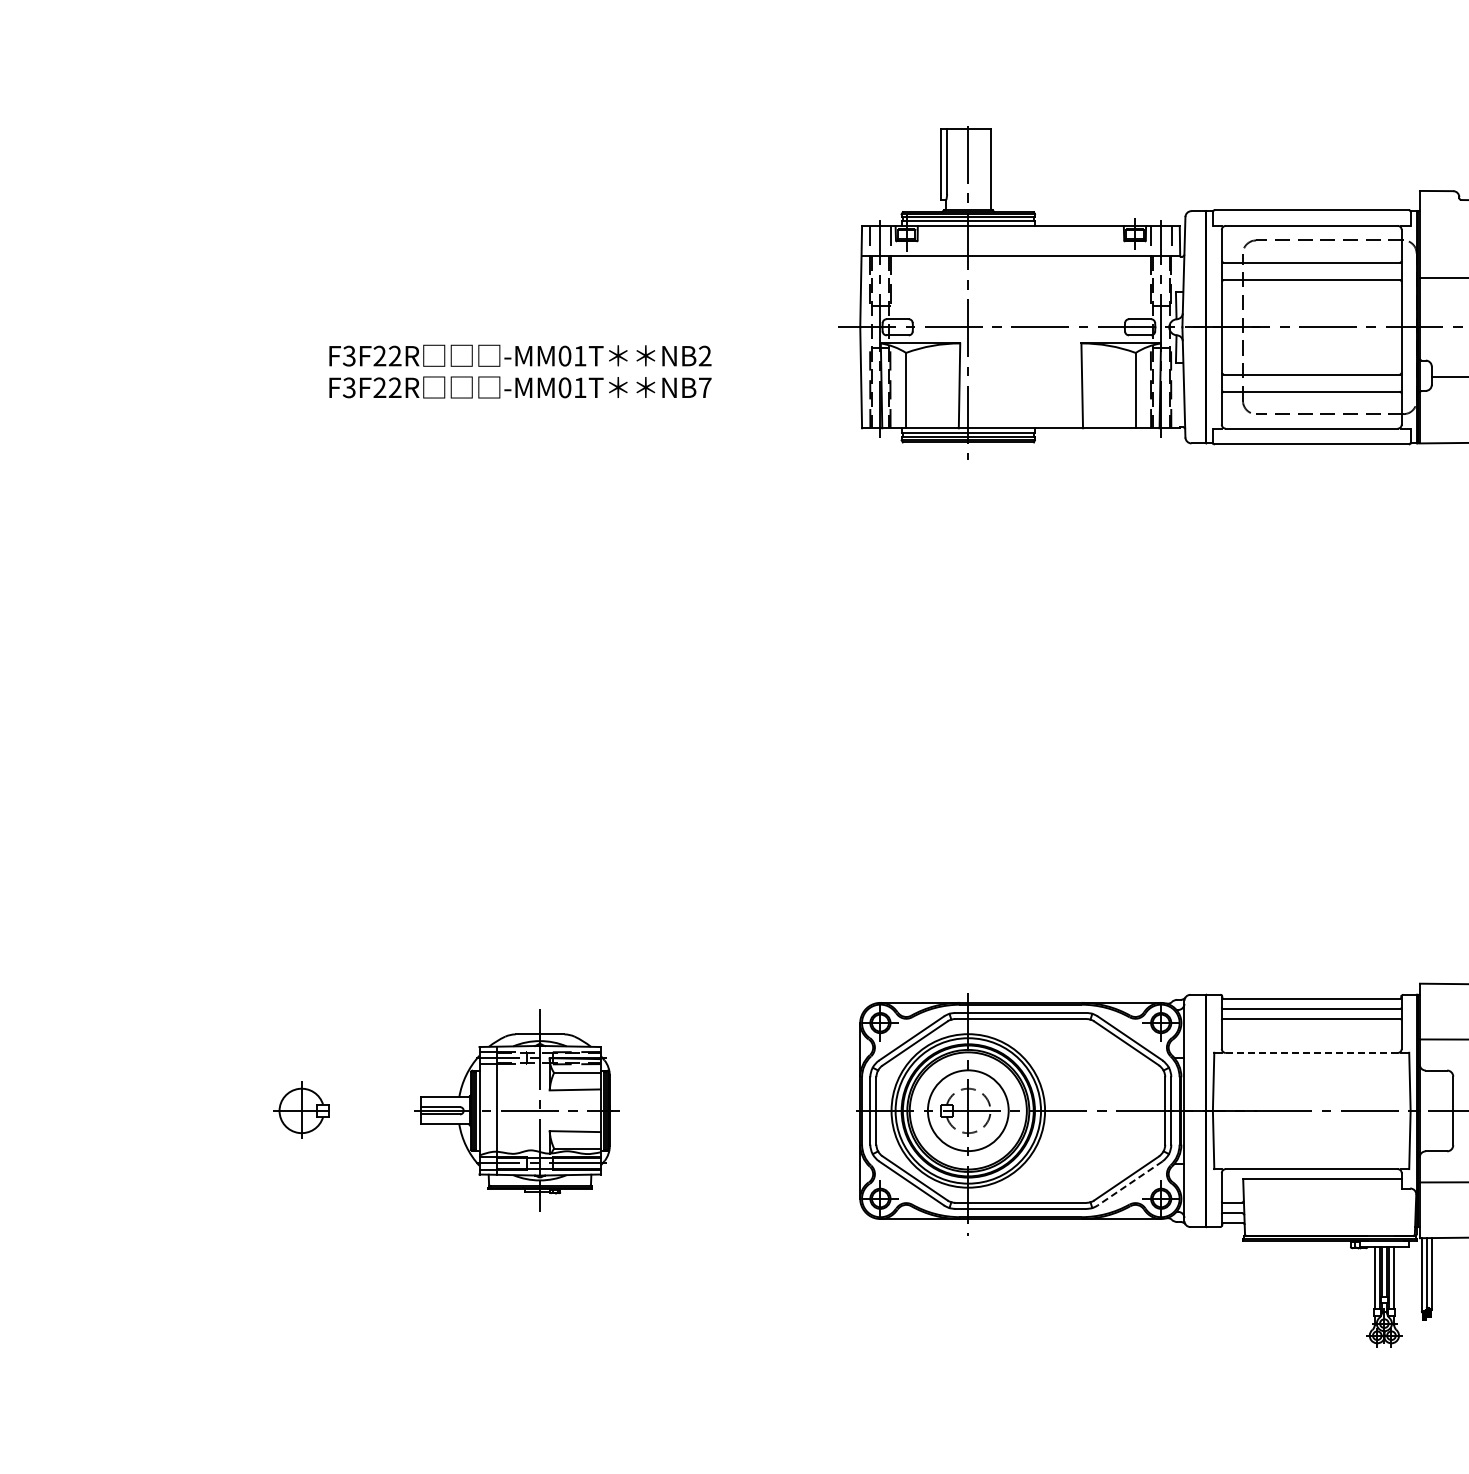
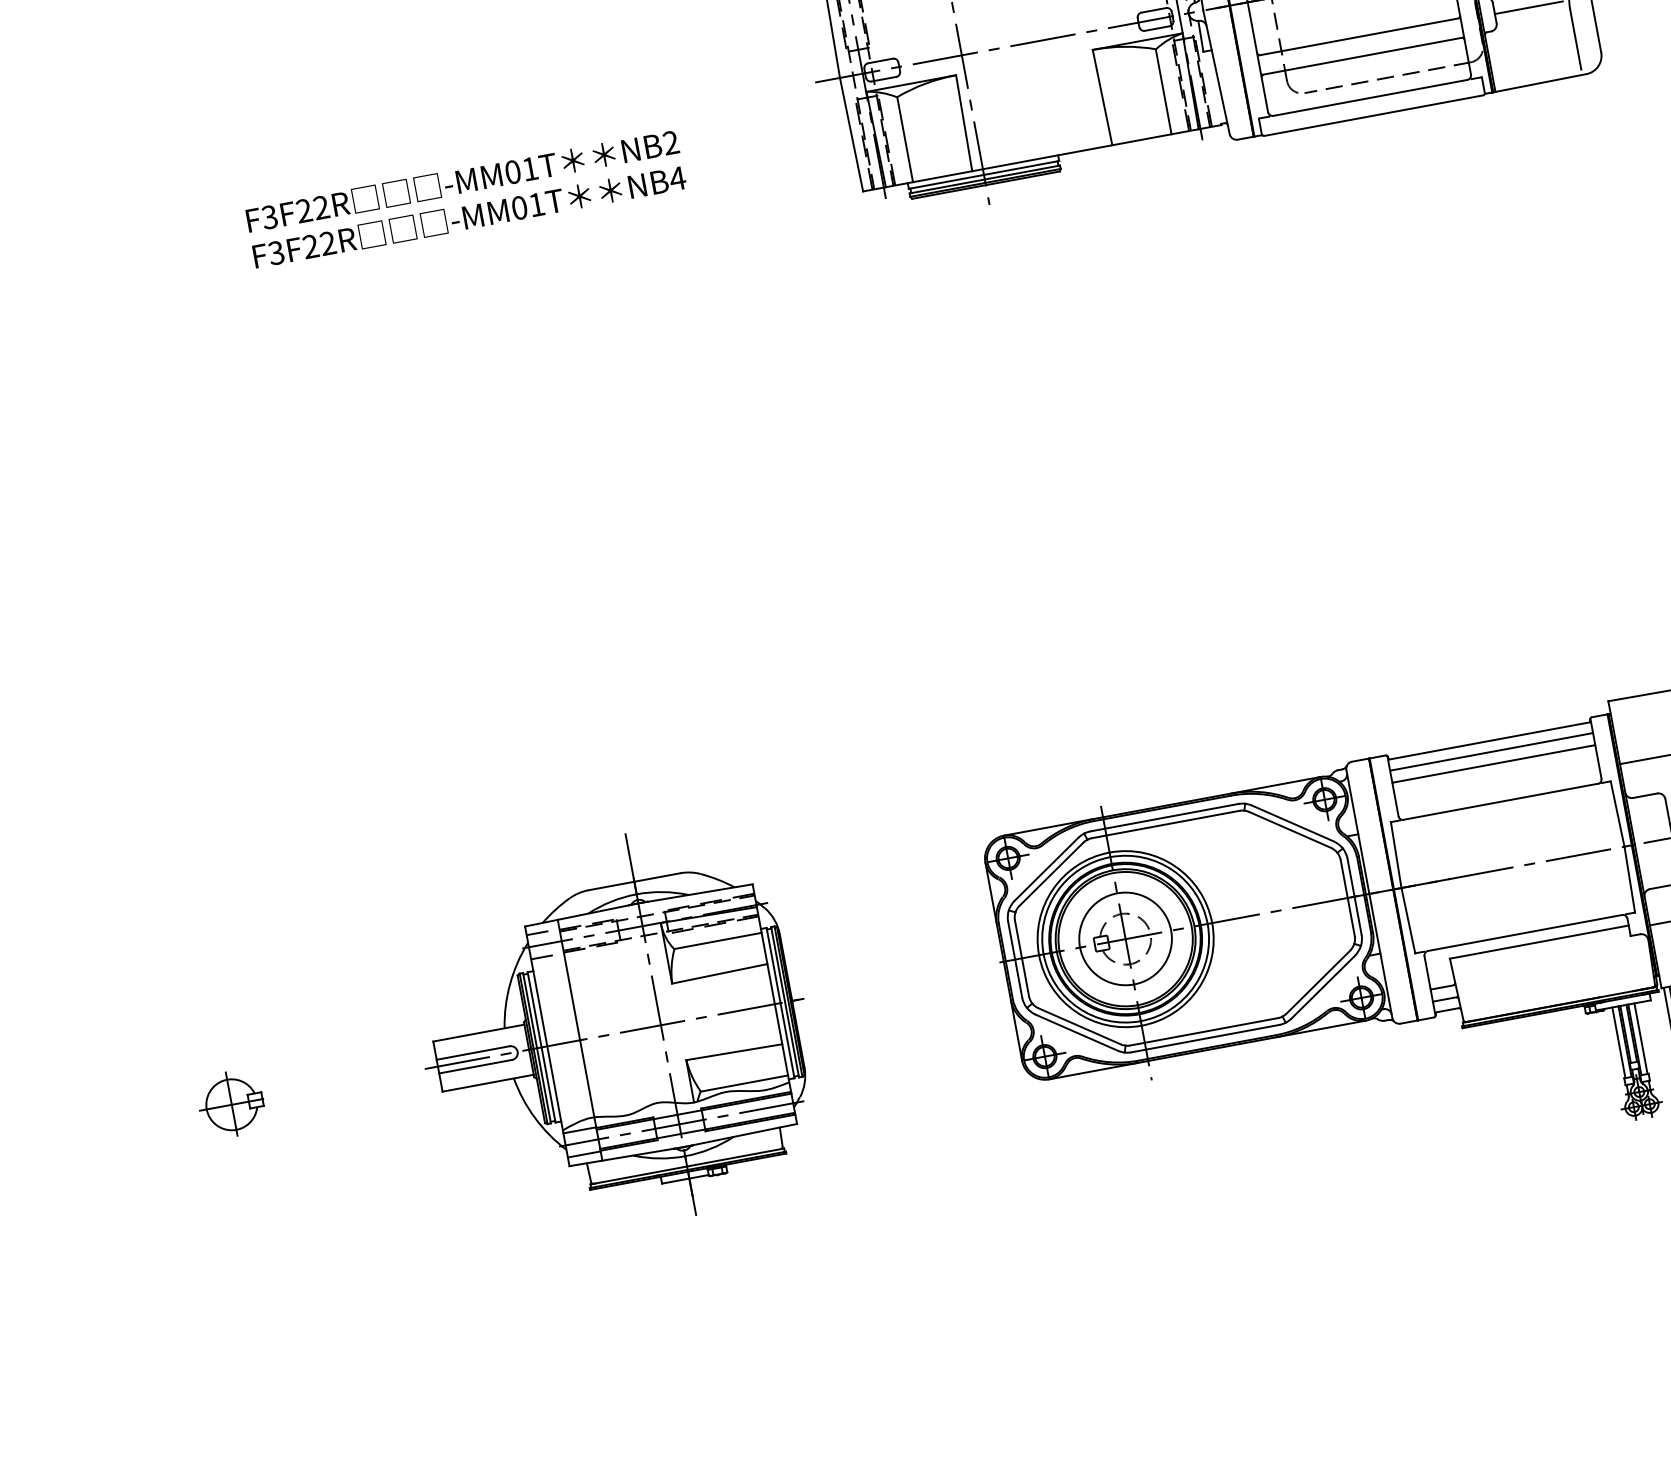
text: (704, 387) -> (676, 178), NB7 -> NB4
line: (1311, 1052) -> (1500, 801), dashed -> solid
part: (301, 1109) -> (231, 1103), moved
part: (515, 1110) -> (614, 1033), size x1.67
line: (1129, 1183) -> (1322, 987), dashed -> solid

